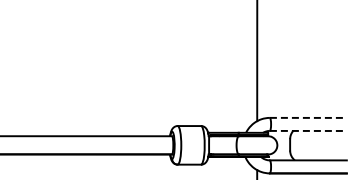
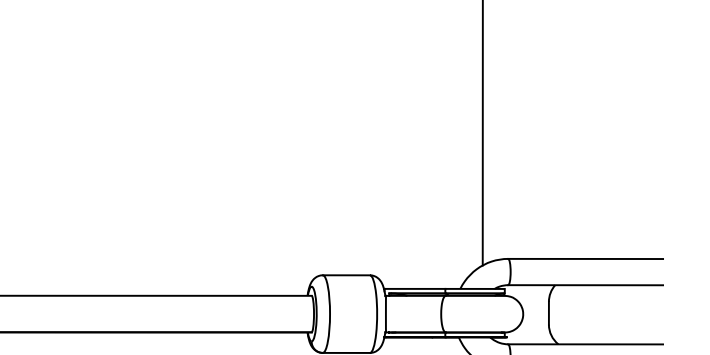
line: (308, 117) -> (585, 258), dashed -> solid
line: (308, 130) -> (585, 284), dashed -> solid

